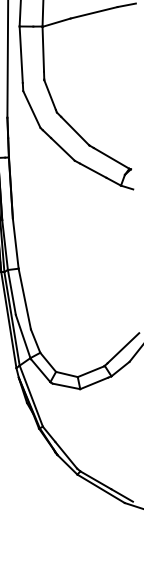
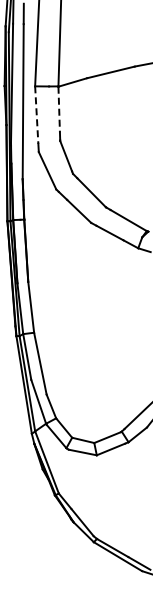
line: (43, 49) -> (59, 109), solid -> dashed
line: (20, 55) -> (36, 115), solid -> dashed

